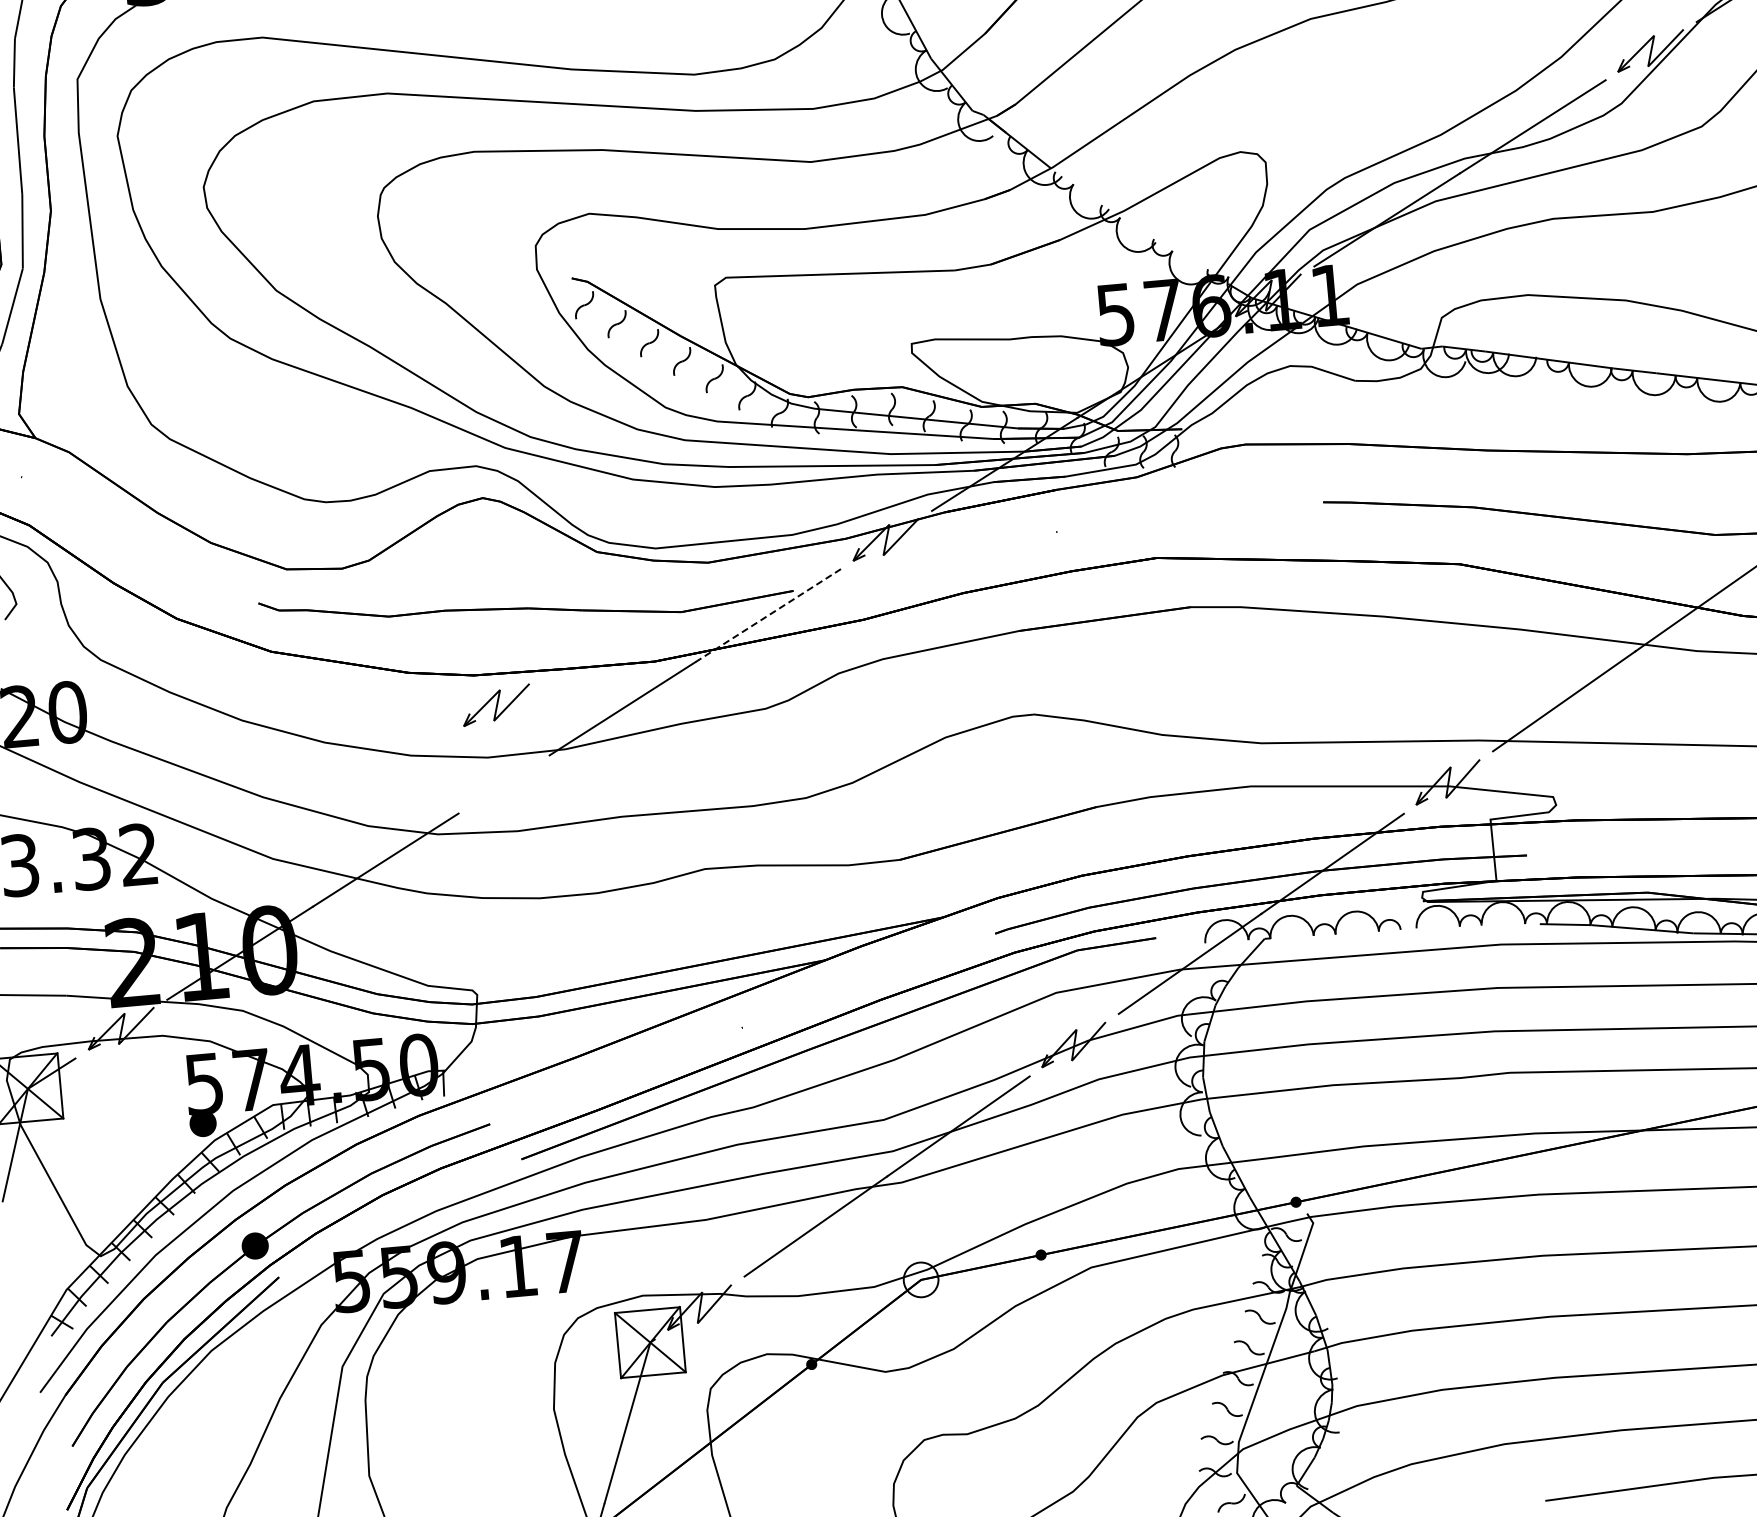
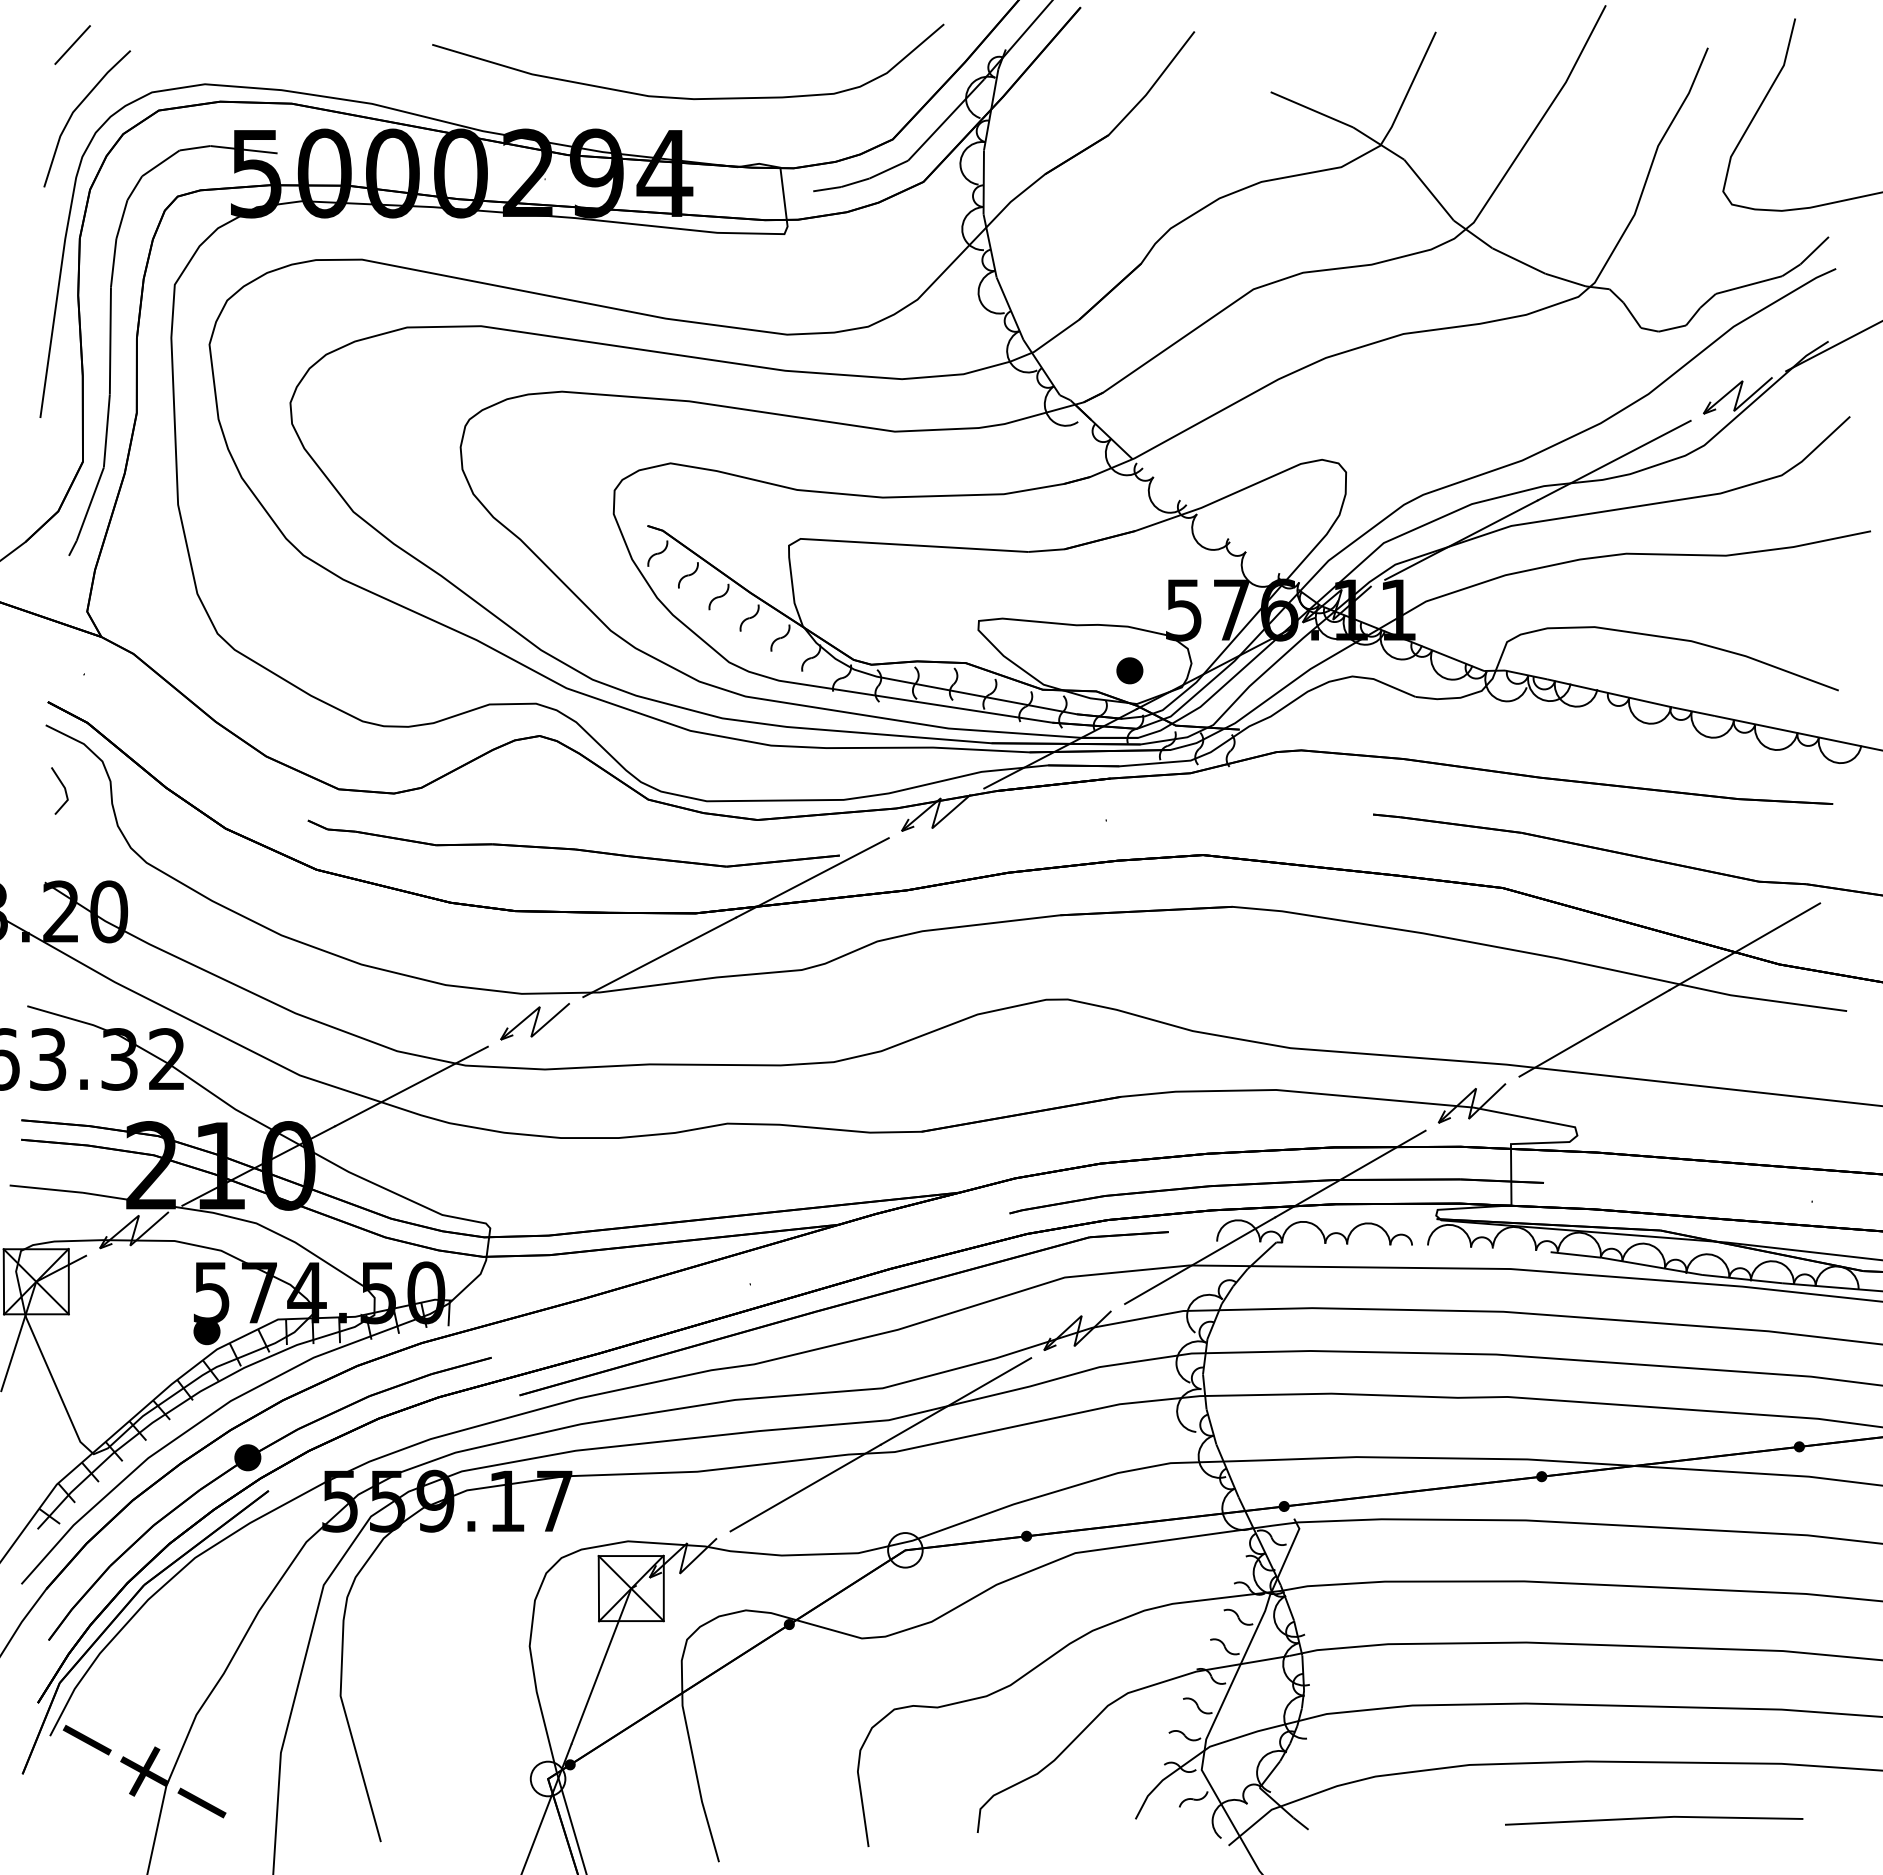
part: (1066, 379) -> (1129, 670), added
line: (767, 616) -> (811, 878), dashed -> solid
part: (495, 705) -> (534, 1021), moved
fill: (1550, 1149) -> (1541, 1476), added

